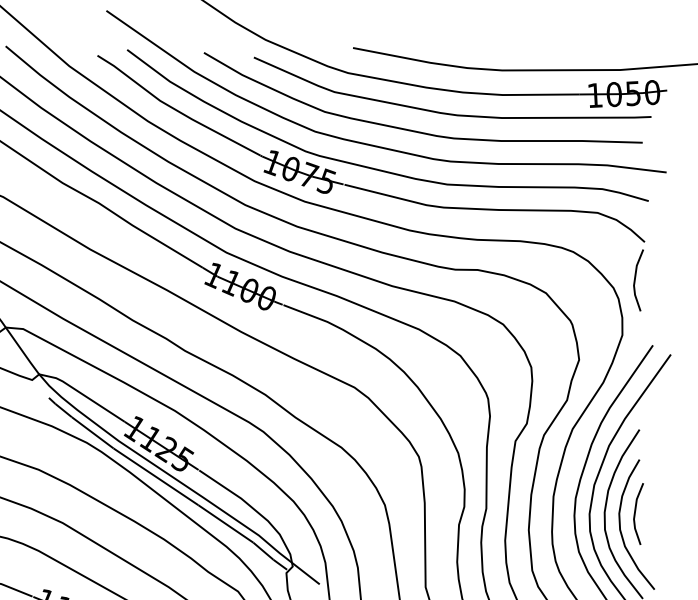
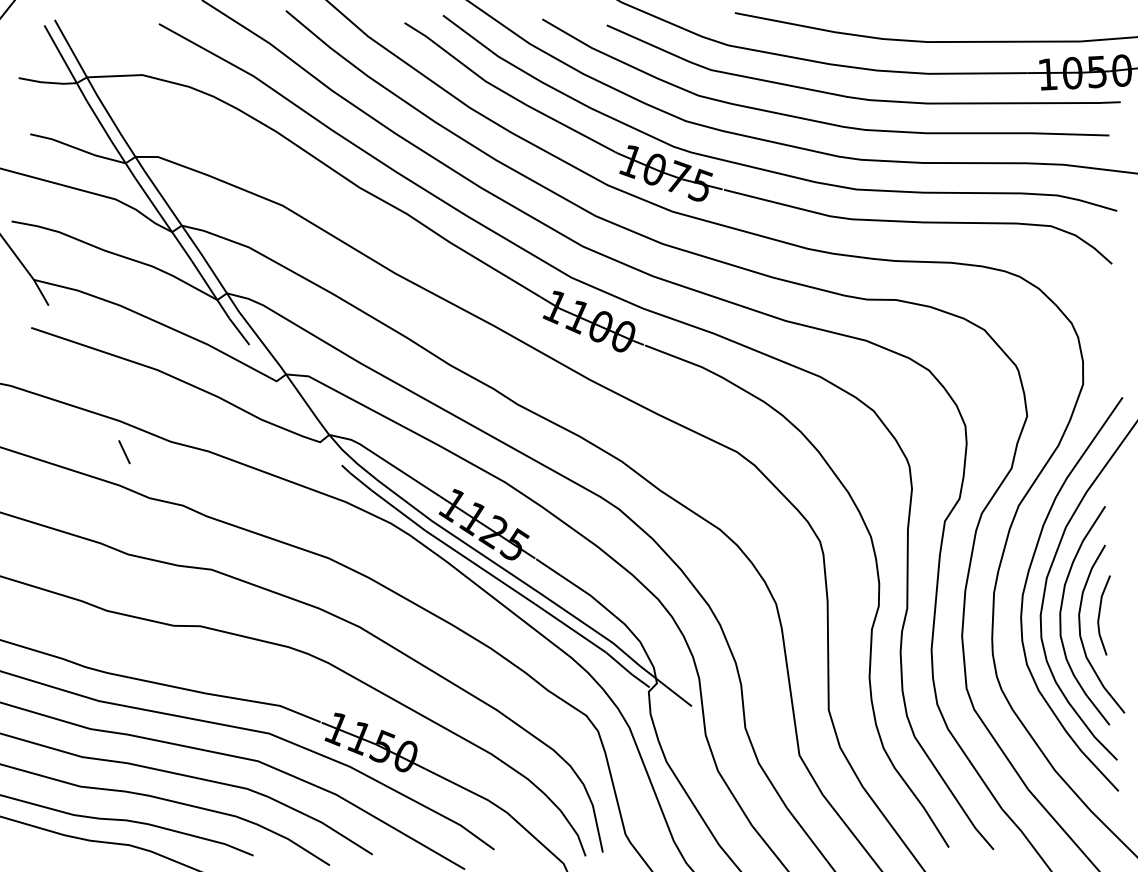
line: (635, 279) -> (1100, 312), removed

